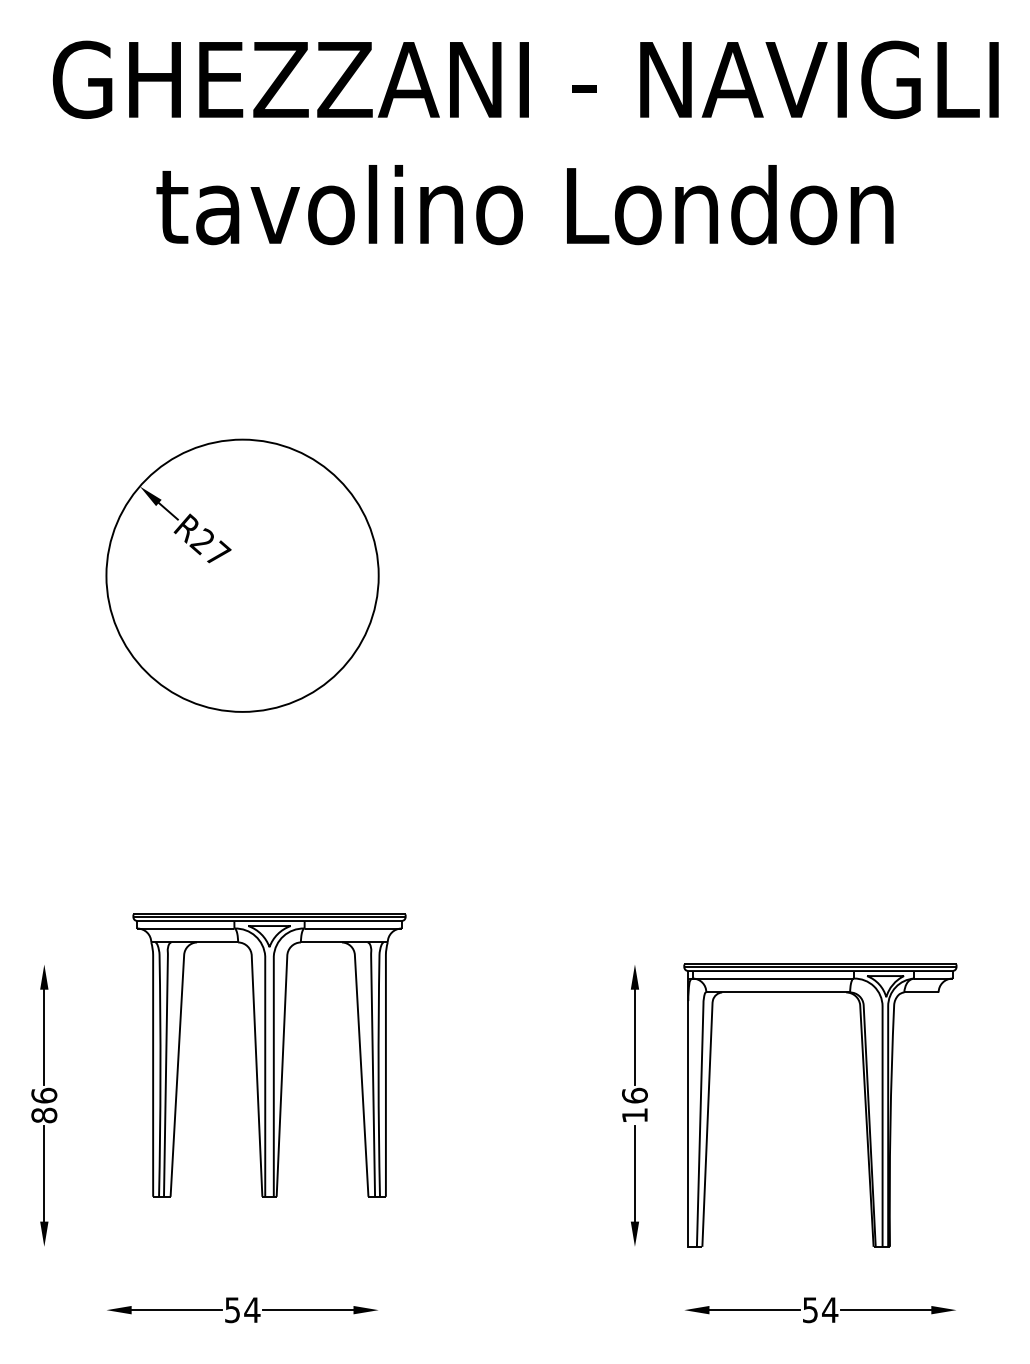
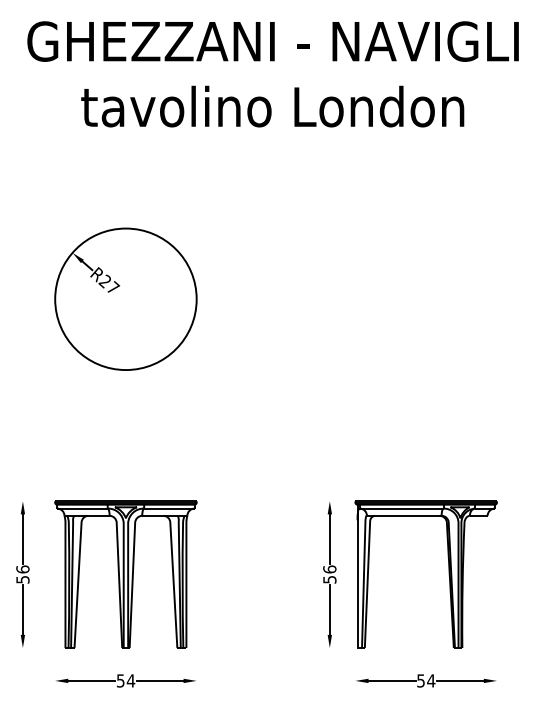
part: (268, 1055) -> (125, 574), moved
text: (43, 1114) -> (22, 579), 86 -> 56
text: (634, 1114) -> (329, 579), 16 -> 56

